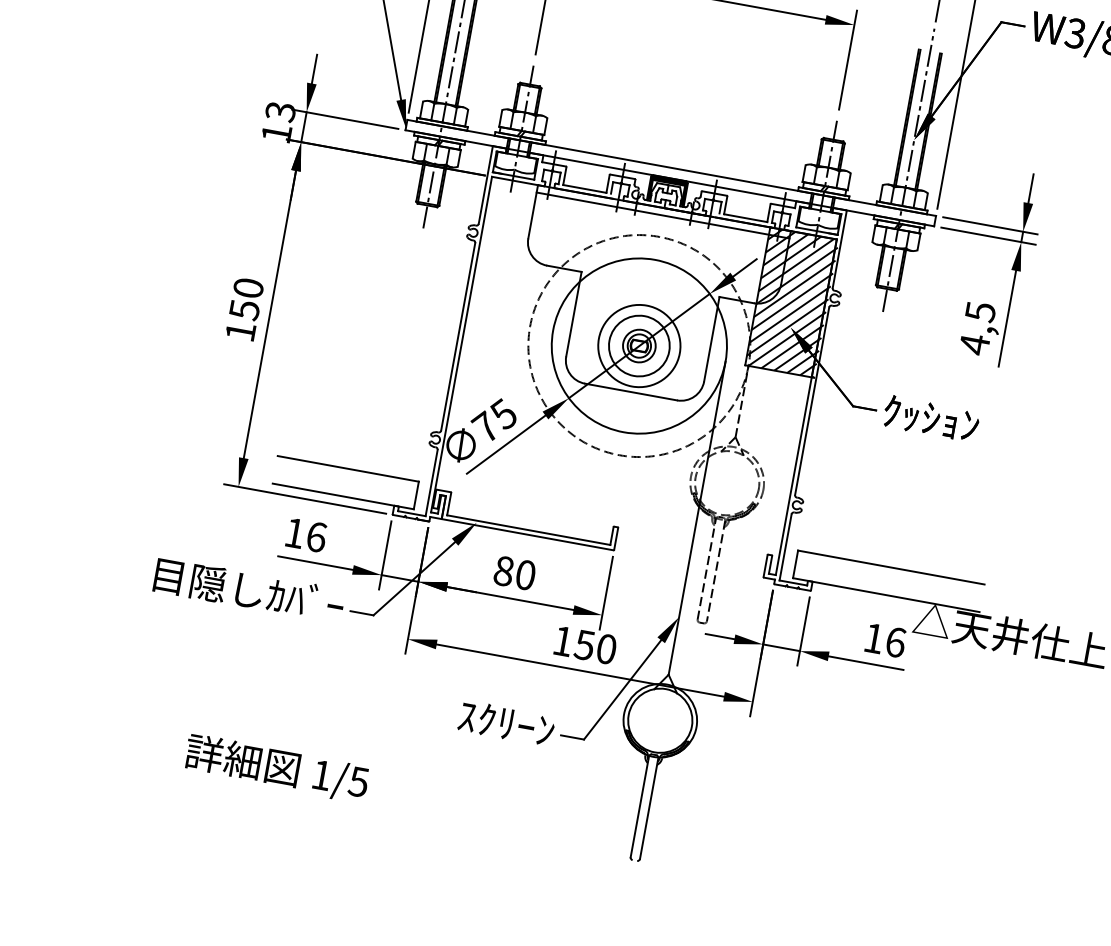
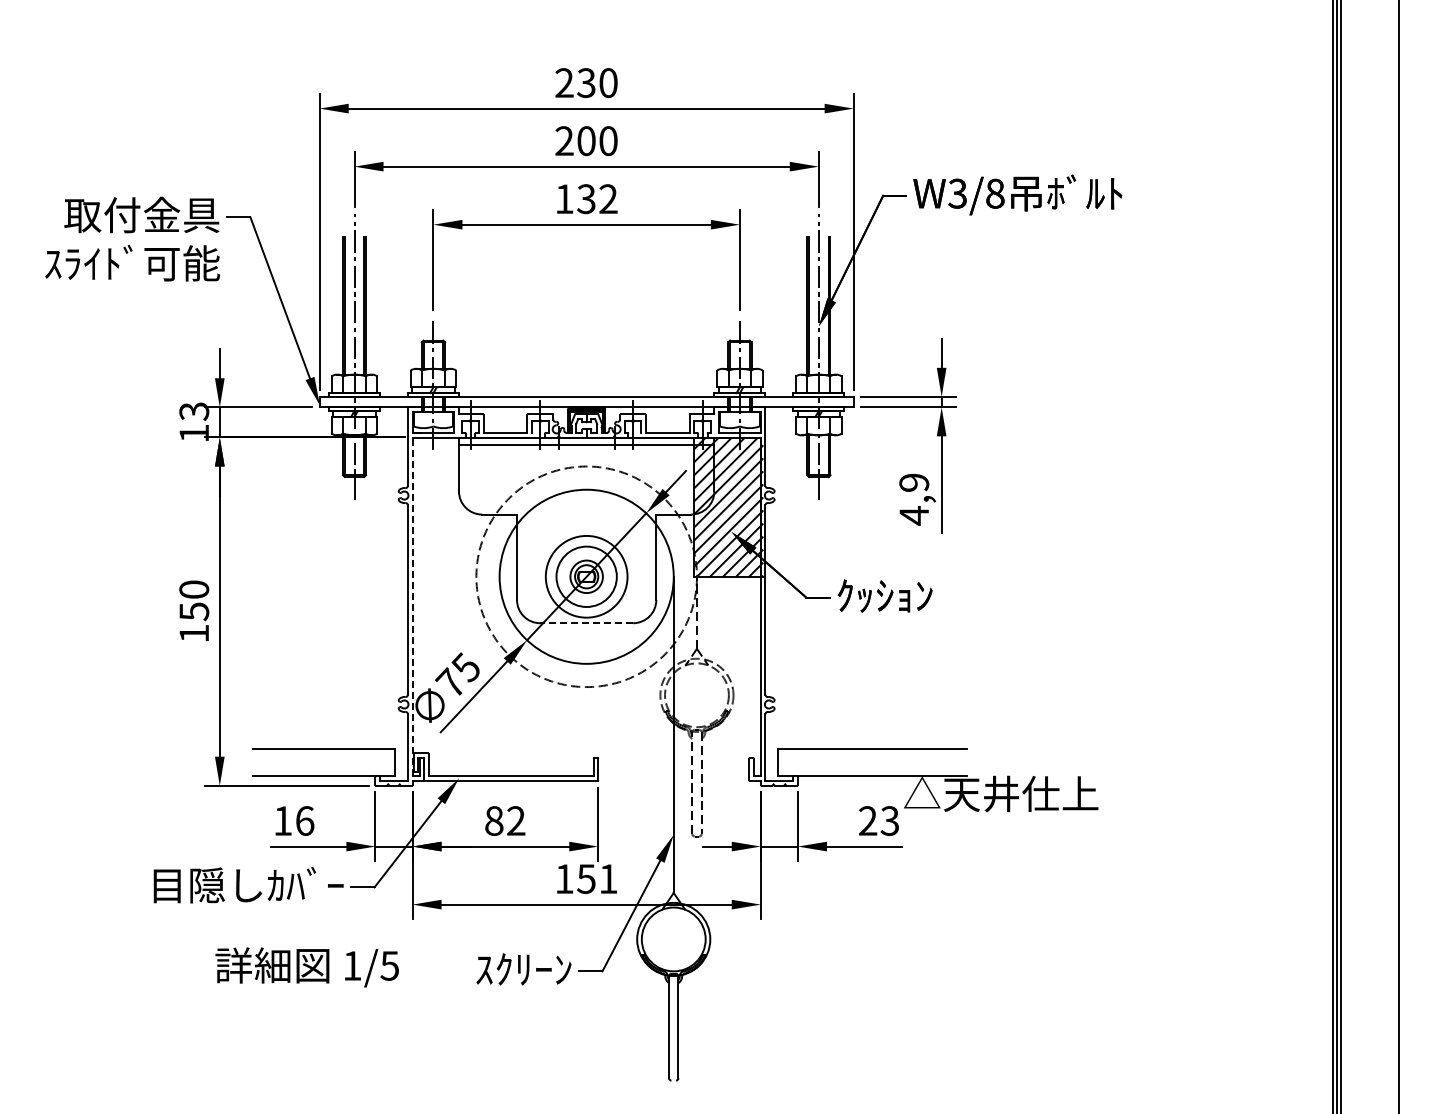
text: (980, 311) -> (914, 482), 4,5 -> 4,9
line: (461, 344) -> (412, 606), solid -> dashed
line: (630, 392) -> (586, 623), solid -> dashed
text: (526, 574) -> (516, 820), 80 -> 82
text: (885, 639) -> (879, 820), 16 -> 23
text: (606, 649) -> (608, 879), 150 -> 151
text: (276, 768) -> (306, 967), moved

